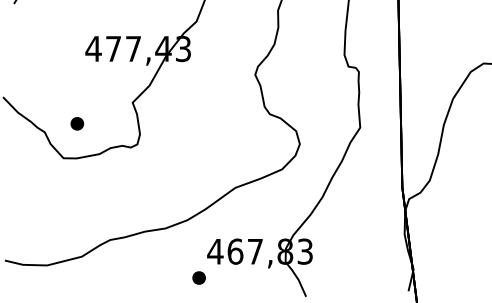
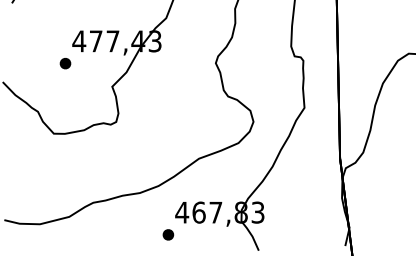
part: (77, 123) -> (65, 63), moved

